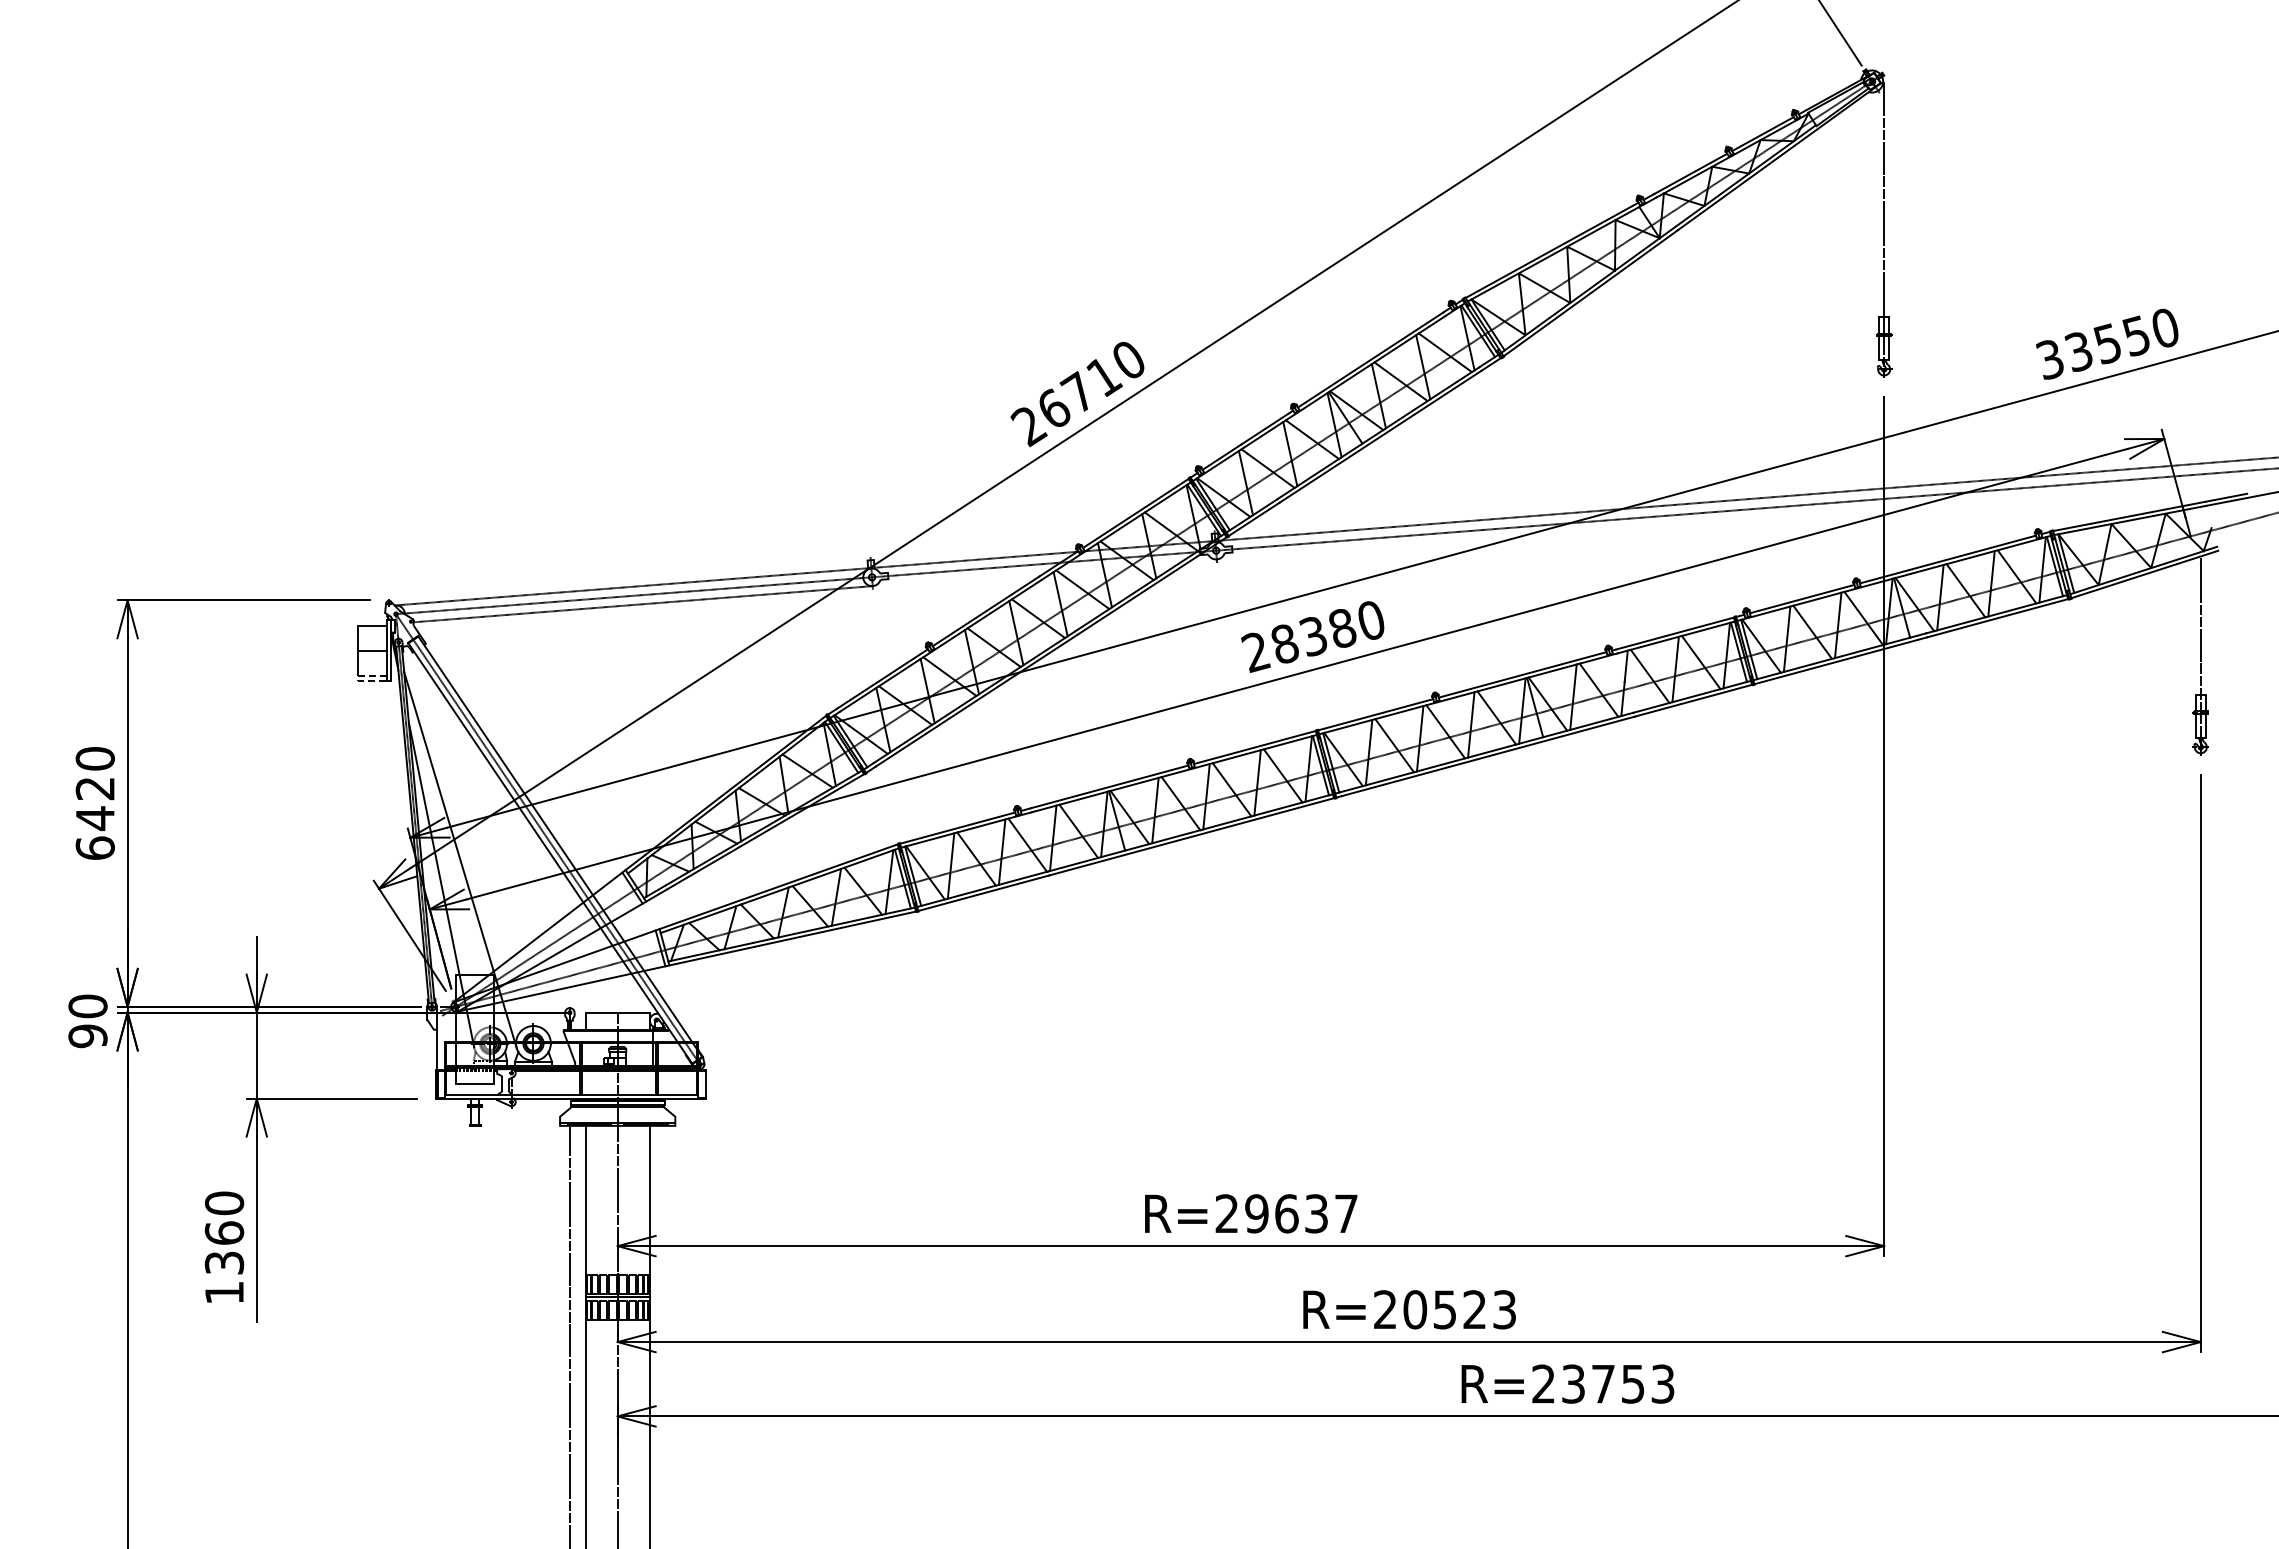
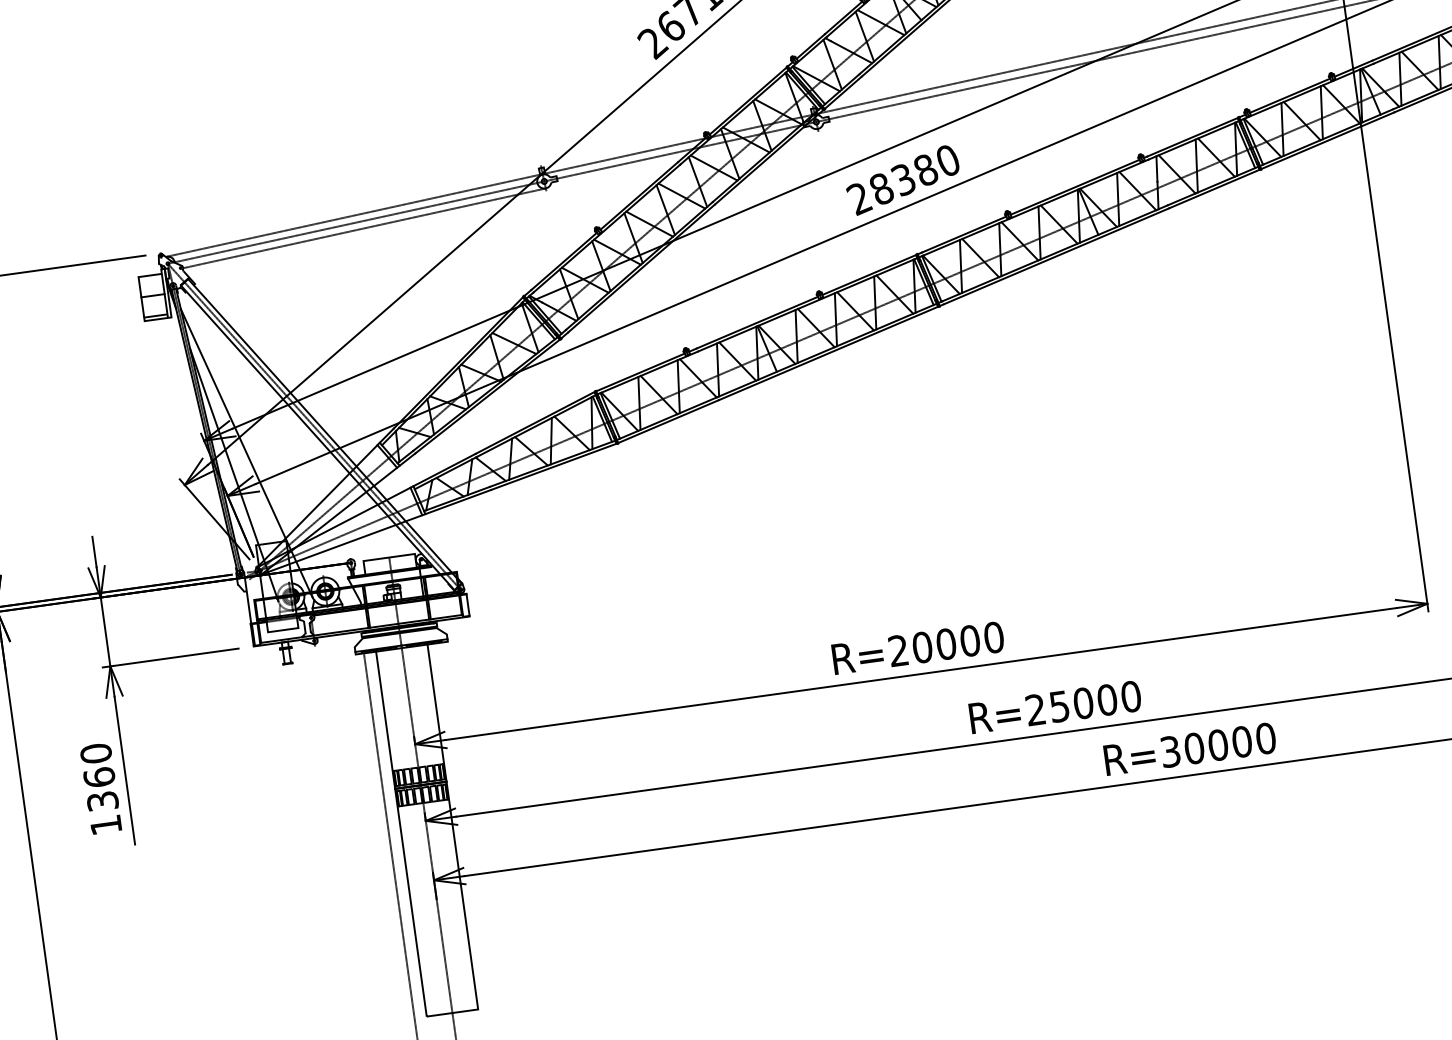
line: (357, 678) -> (144, 319), dashed -> solid
text: (1301, 1213) -> (958, 642), R=29637 -> R=20000
text: (1459, 1309) -> (1094, 701), R=20523 -> R=25000
text: (1603, 1383) -> (1218, 744), R=23753 -> R=30000

